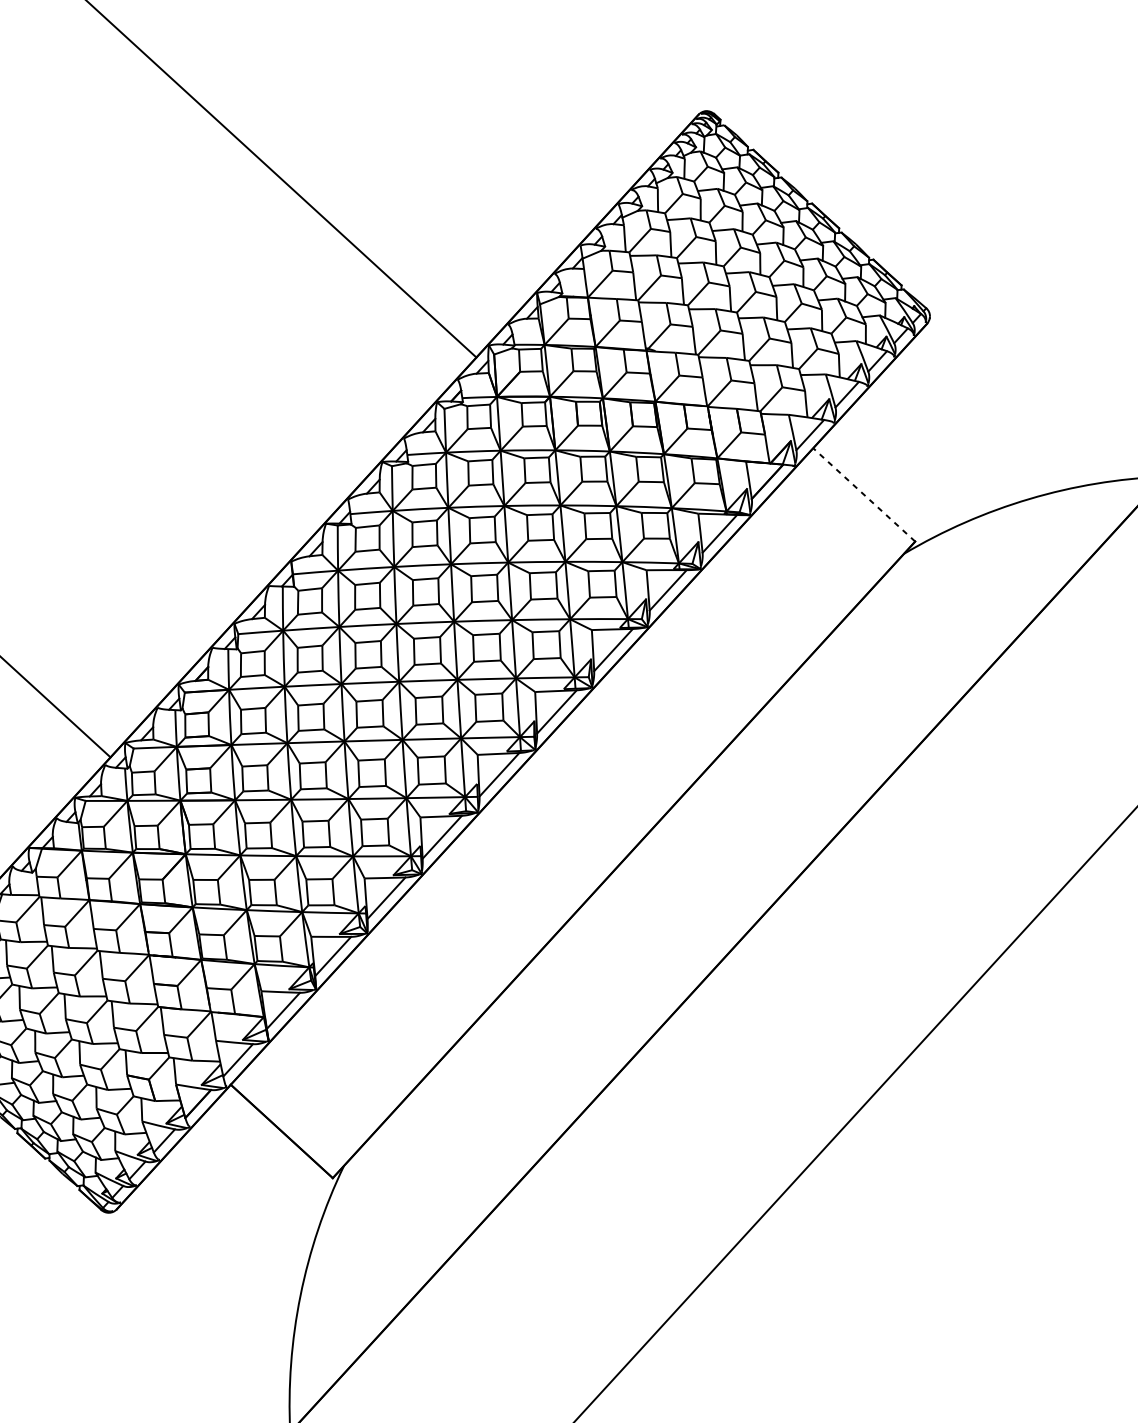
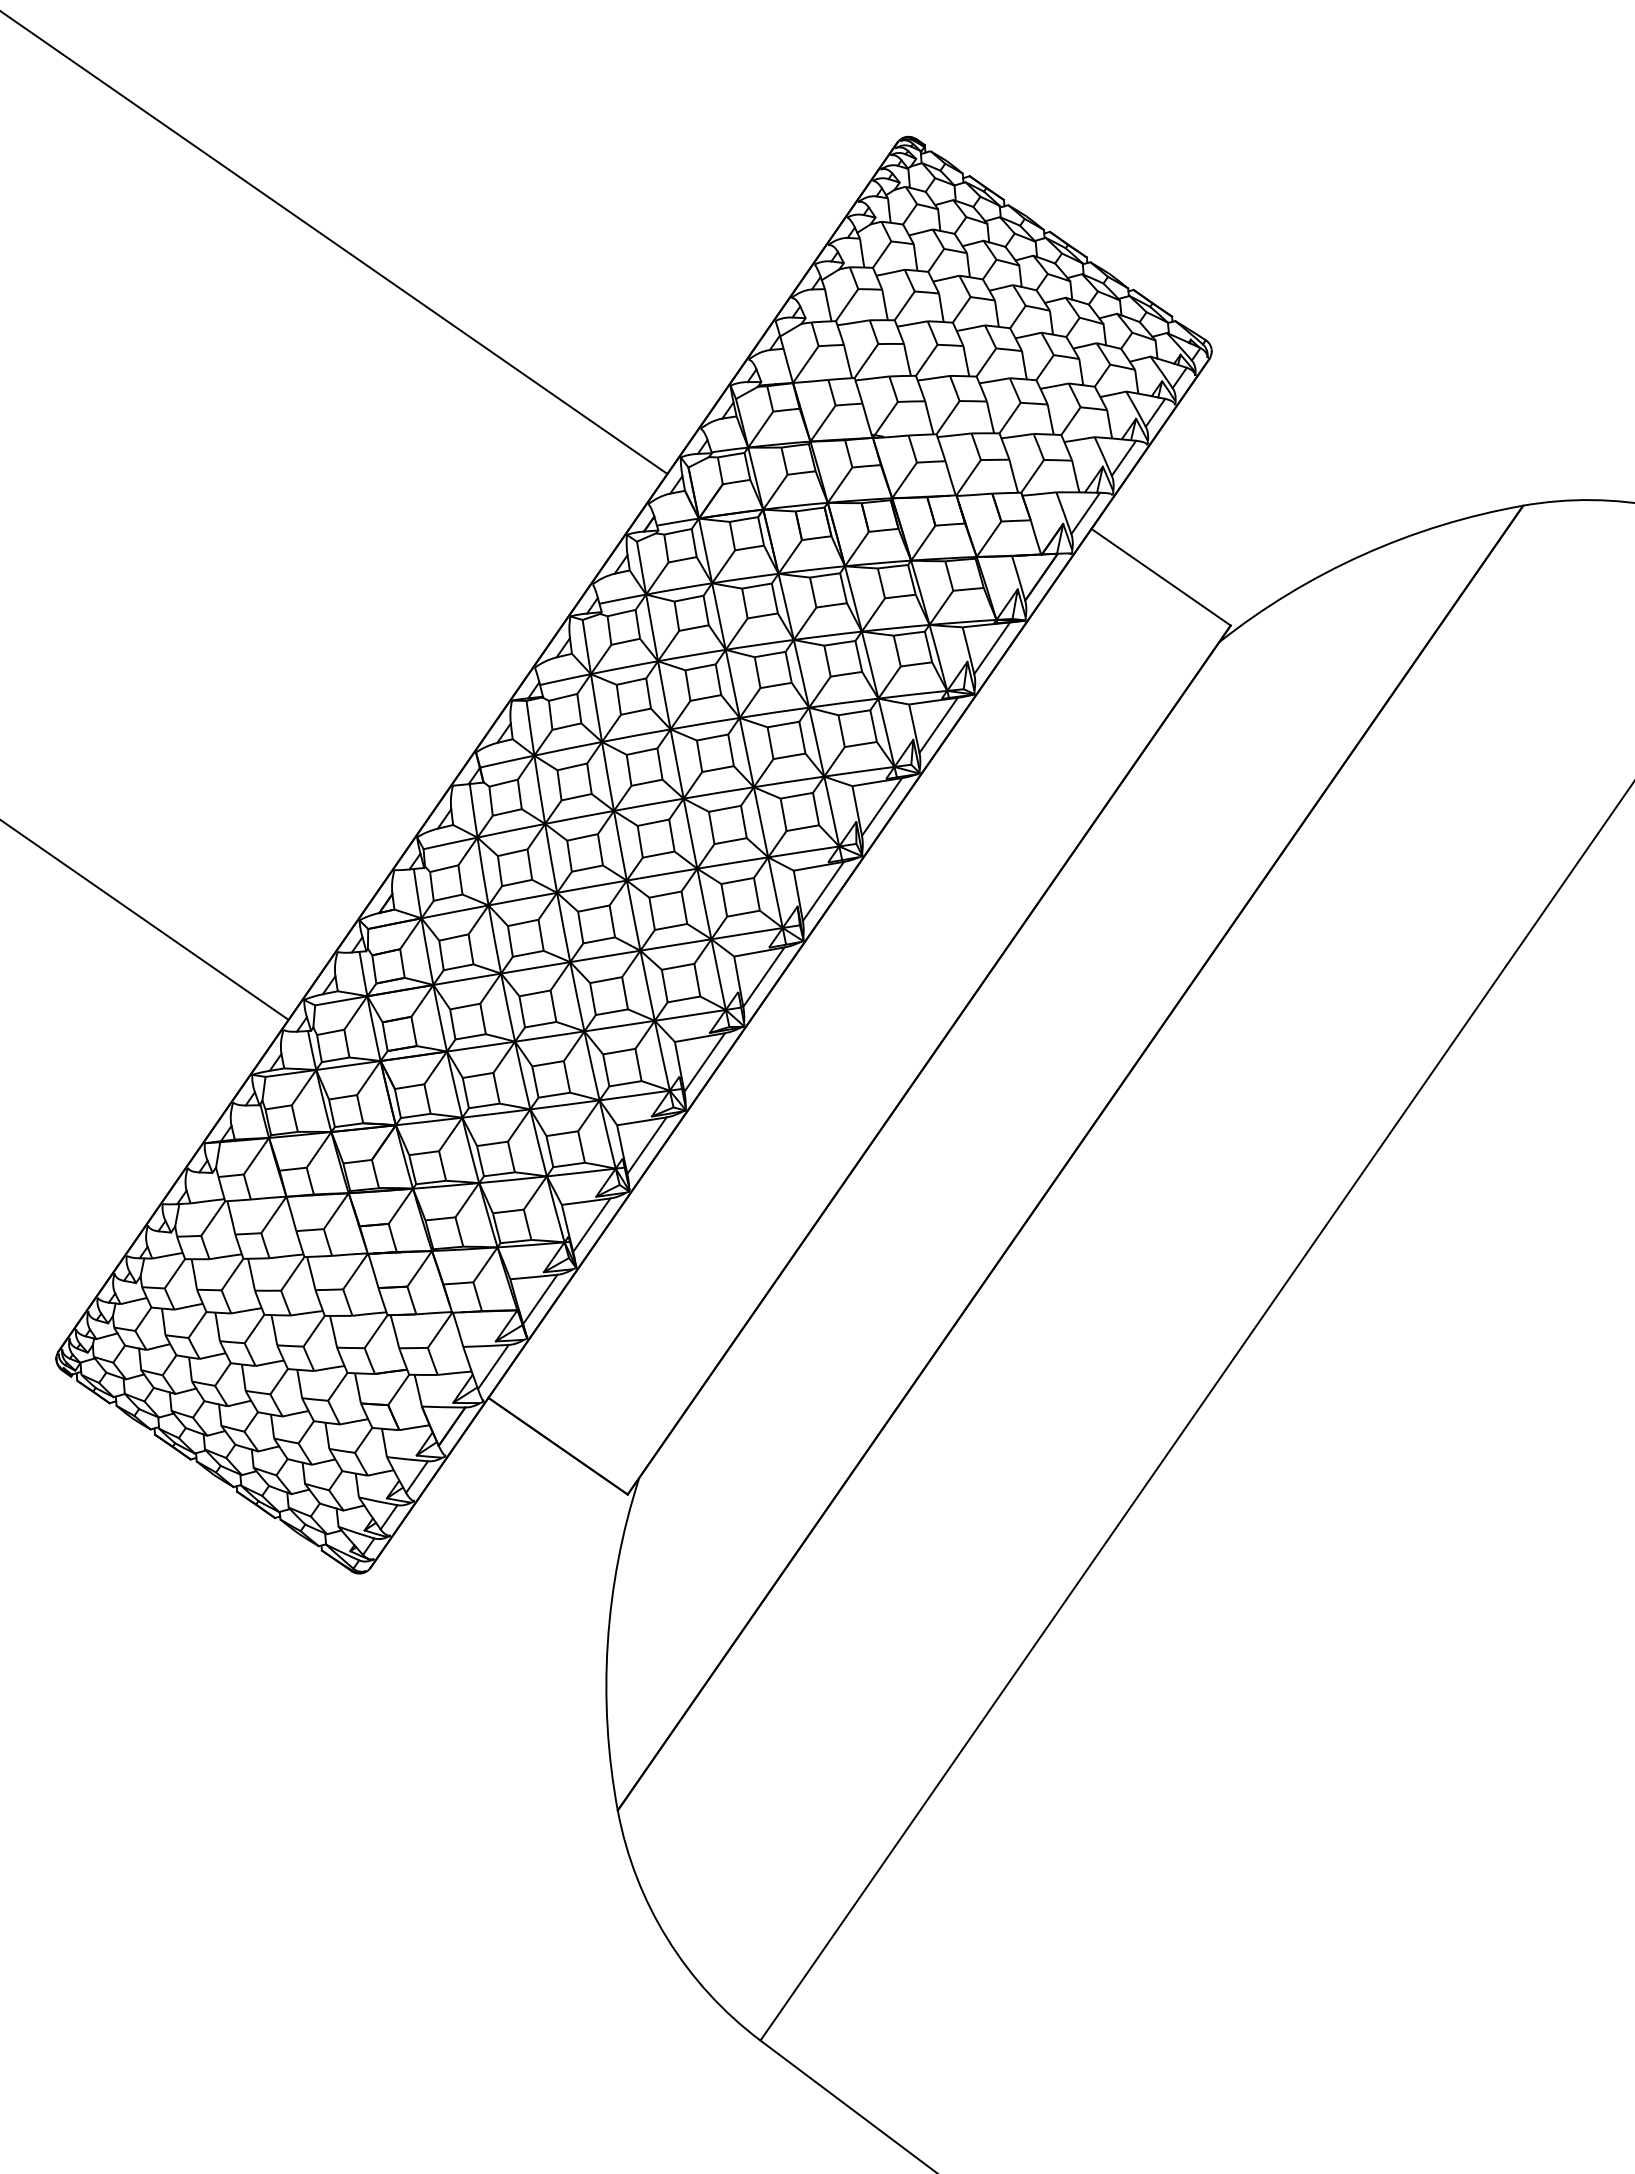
line: (864, 495) -> (1161, 577), dashed -> solid

